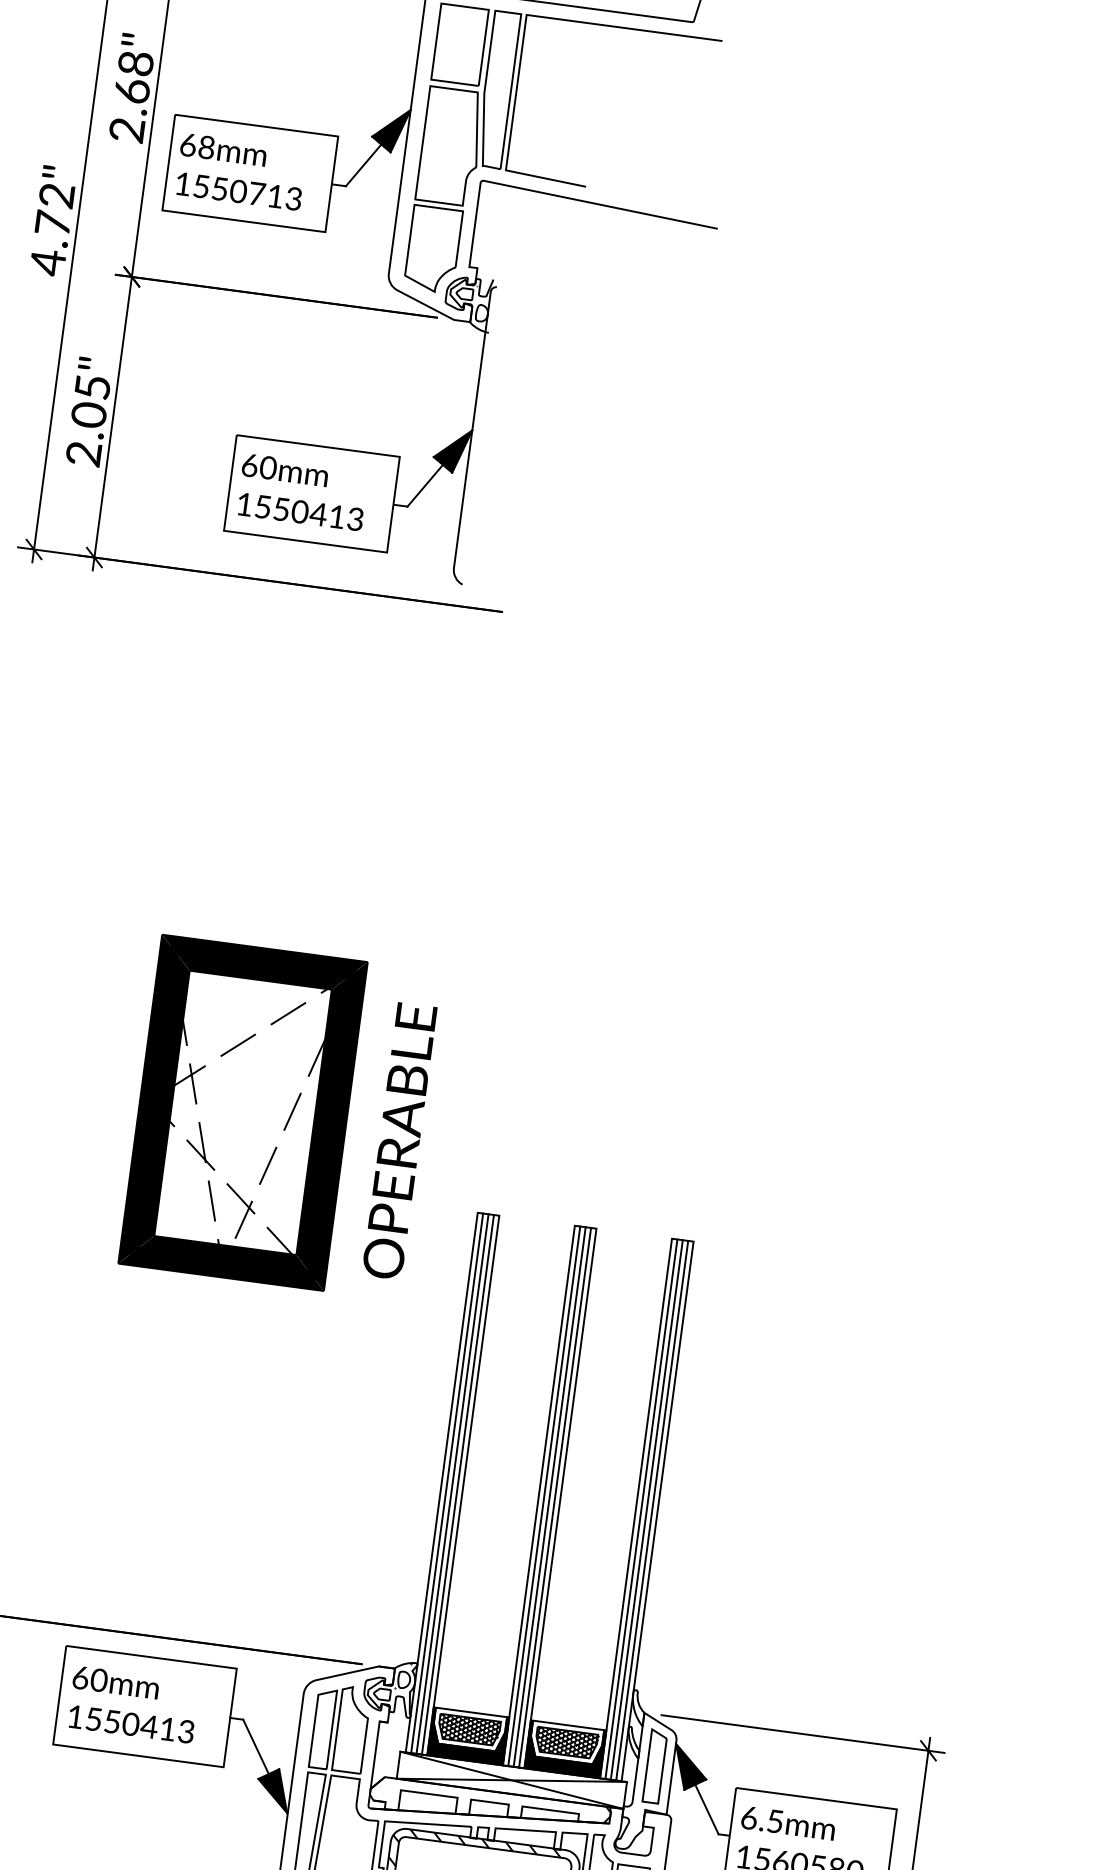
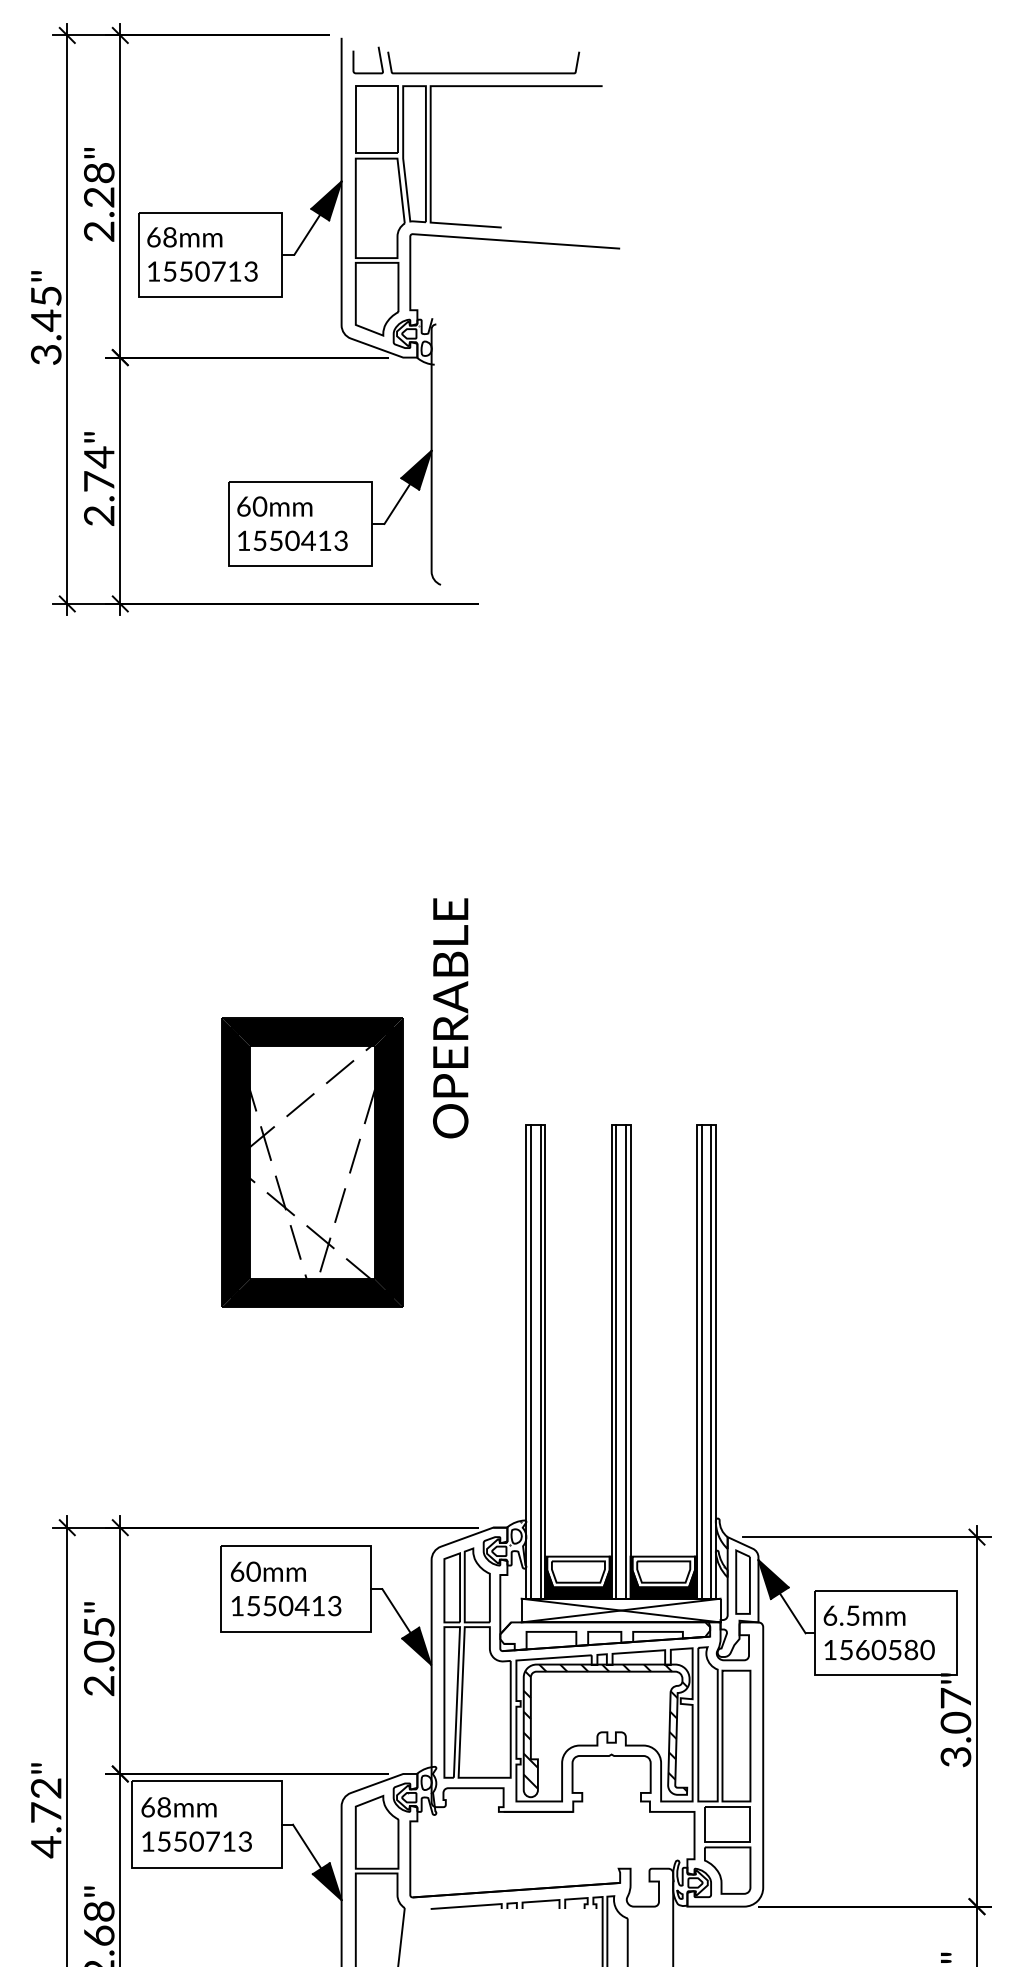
text: (132, 91) -> (99, 197), 2.68" -> 2.28"
text: (52, 230) -> (46, 326), 4.72" -> 3.45"
text: (91, 401) -> (99, 469), 2.05" -> 2.74"
part: (243, 1112) -> (312, 1162), moved
text: (399, 1141) -> (450, 1018), moved
line: (452, 1483) -> (535, 1361), removed
line: (550, 1496) -> (621, 1361), removed
line: (647, 1509) -> (706, 1361), removed
hatch: (468, 1729) -> (577, 1571), removed
hatch: (566, 1742) -> (663, 1571), removed

